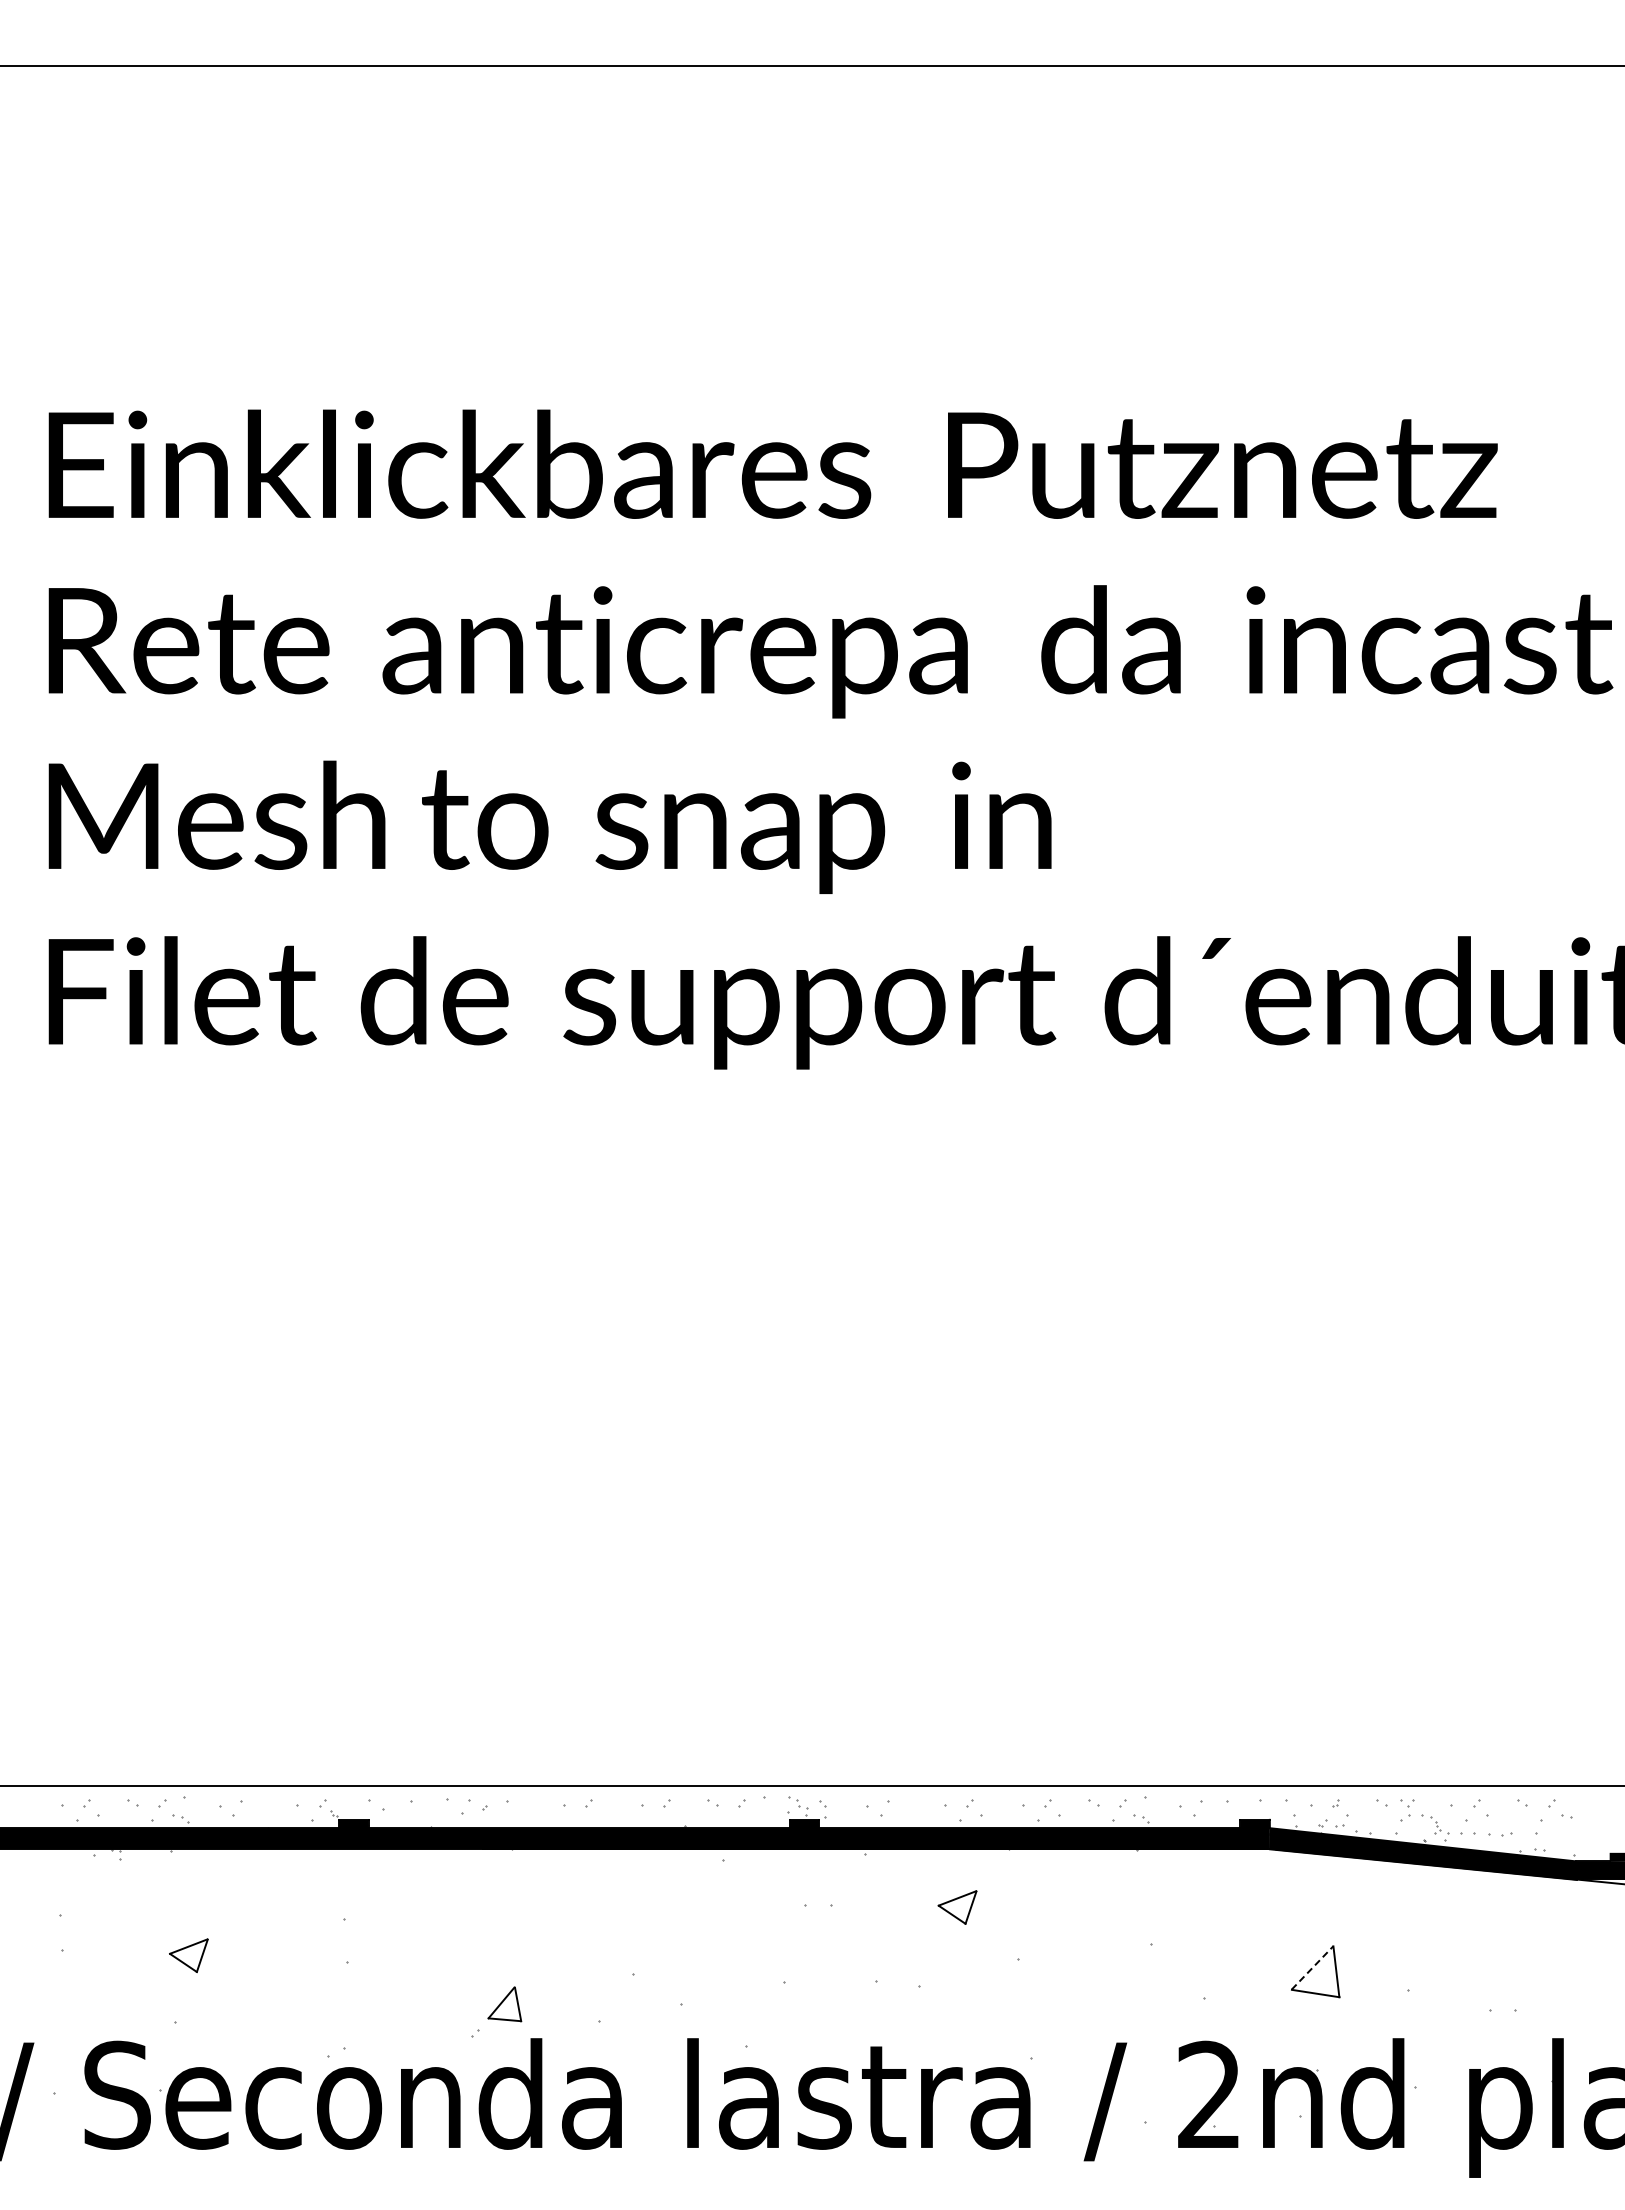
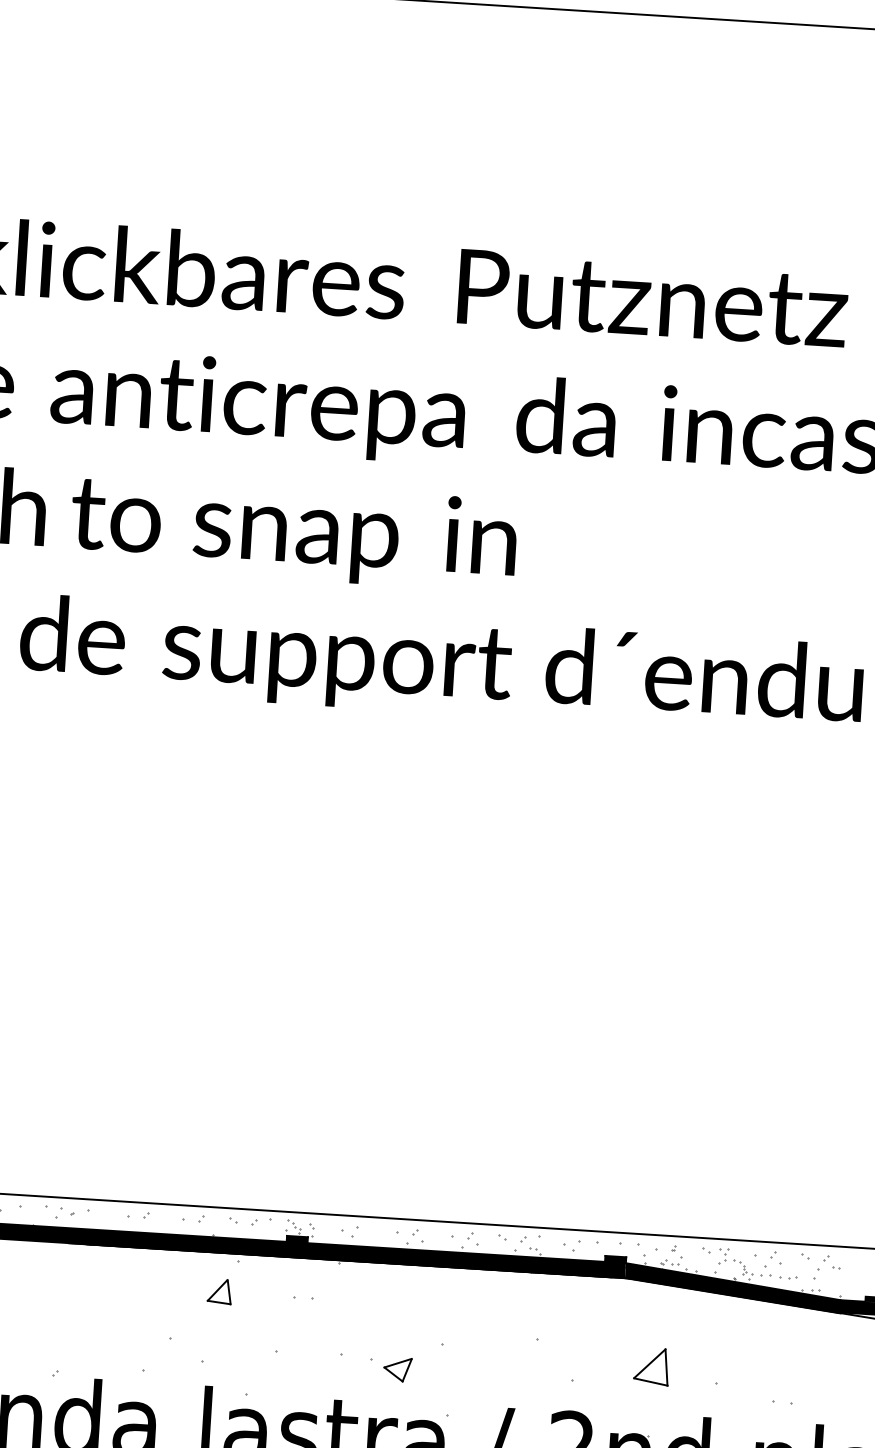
part: (957, 1907) -> (397, 1369), moved
line: (1312, 1967) -> (649, 1363), dashed -> solid
part: (504, 2004) -> (219, 1291), moved

